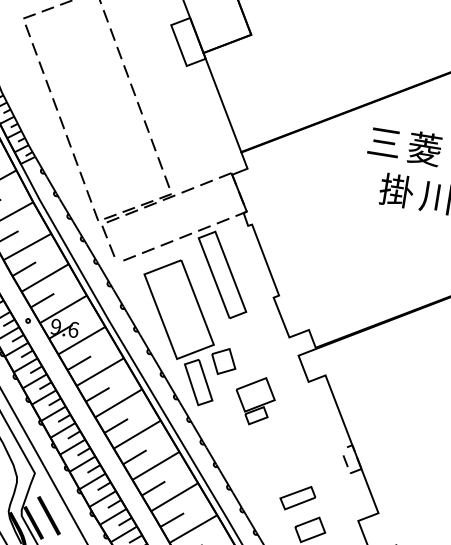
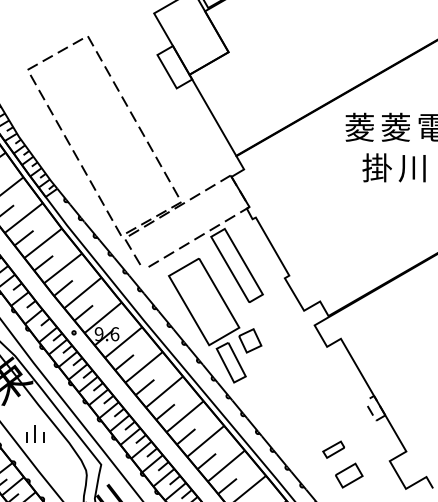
text: (384, 141) -> (359, 126), 三 -> 菱
part: (254, 400) -> (282, 370), removed
part: (297, 497) -> (333, 449), size x0.7

